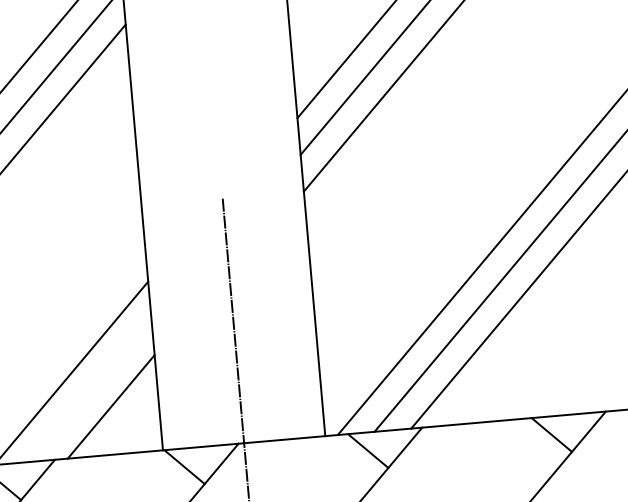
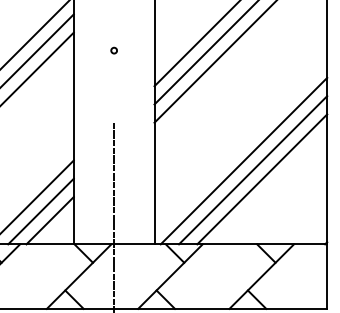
circle: (208, 53) -> (113, 50), added
line: (90, 390) -> (40, 211), added

